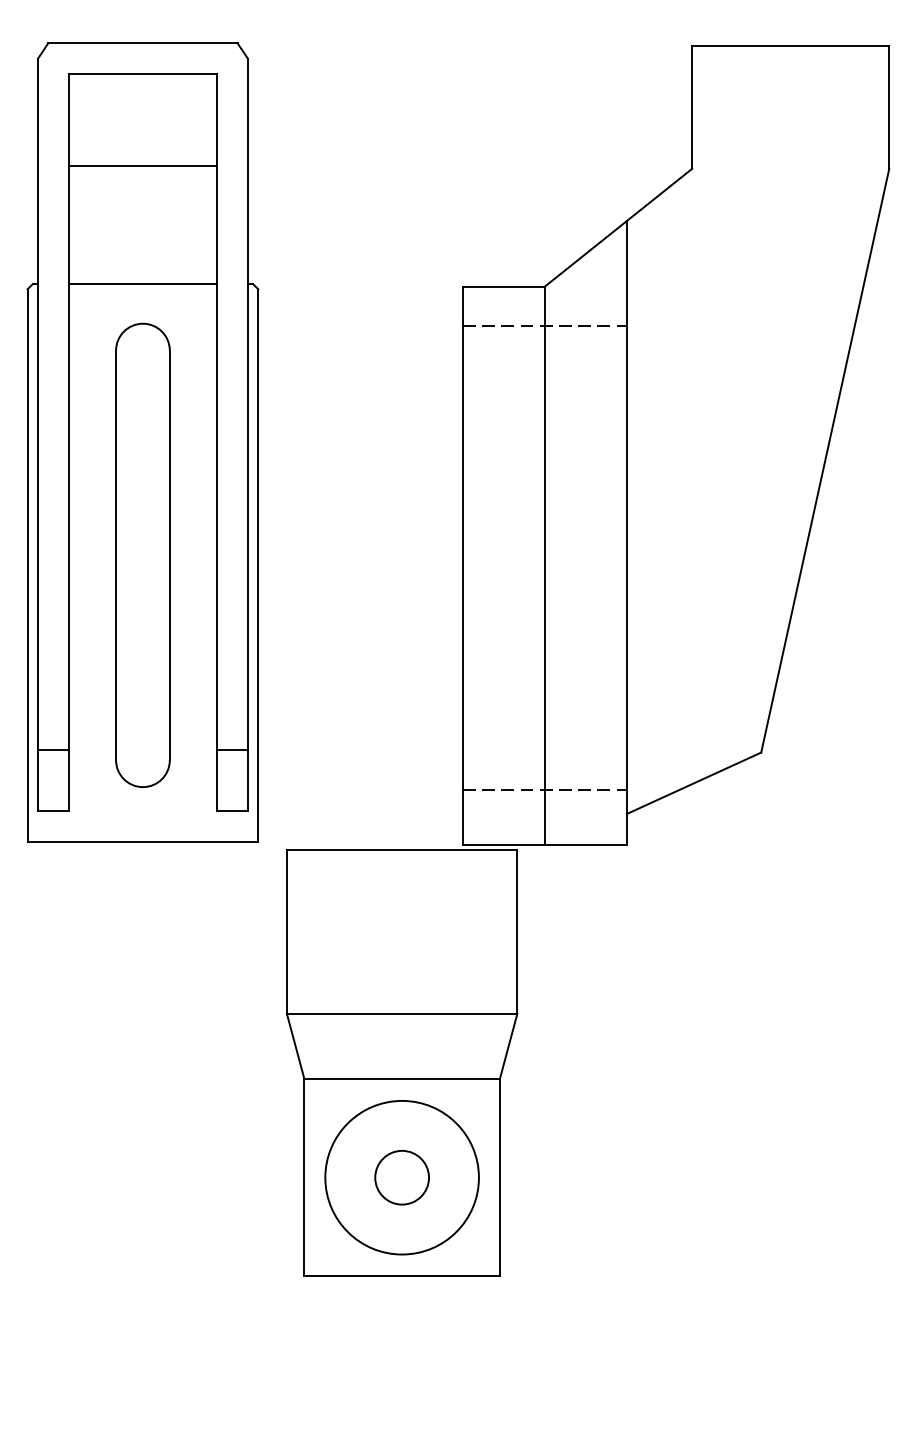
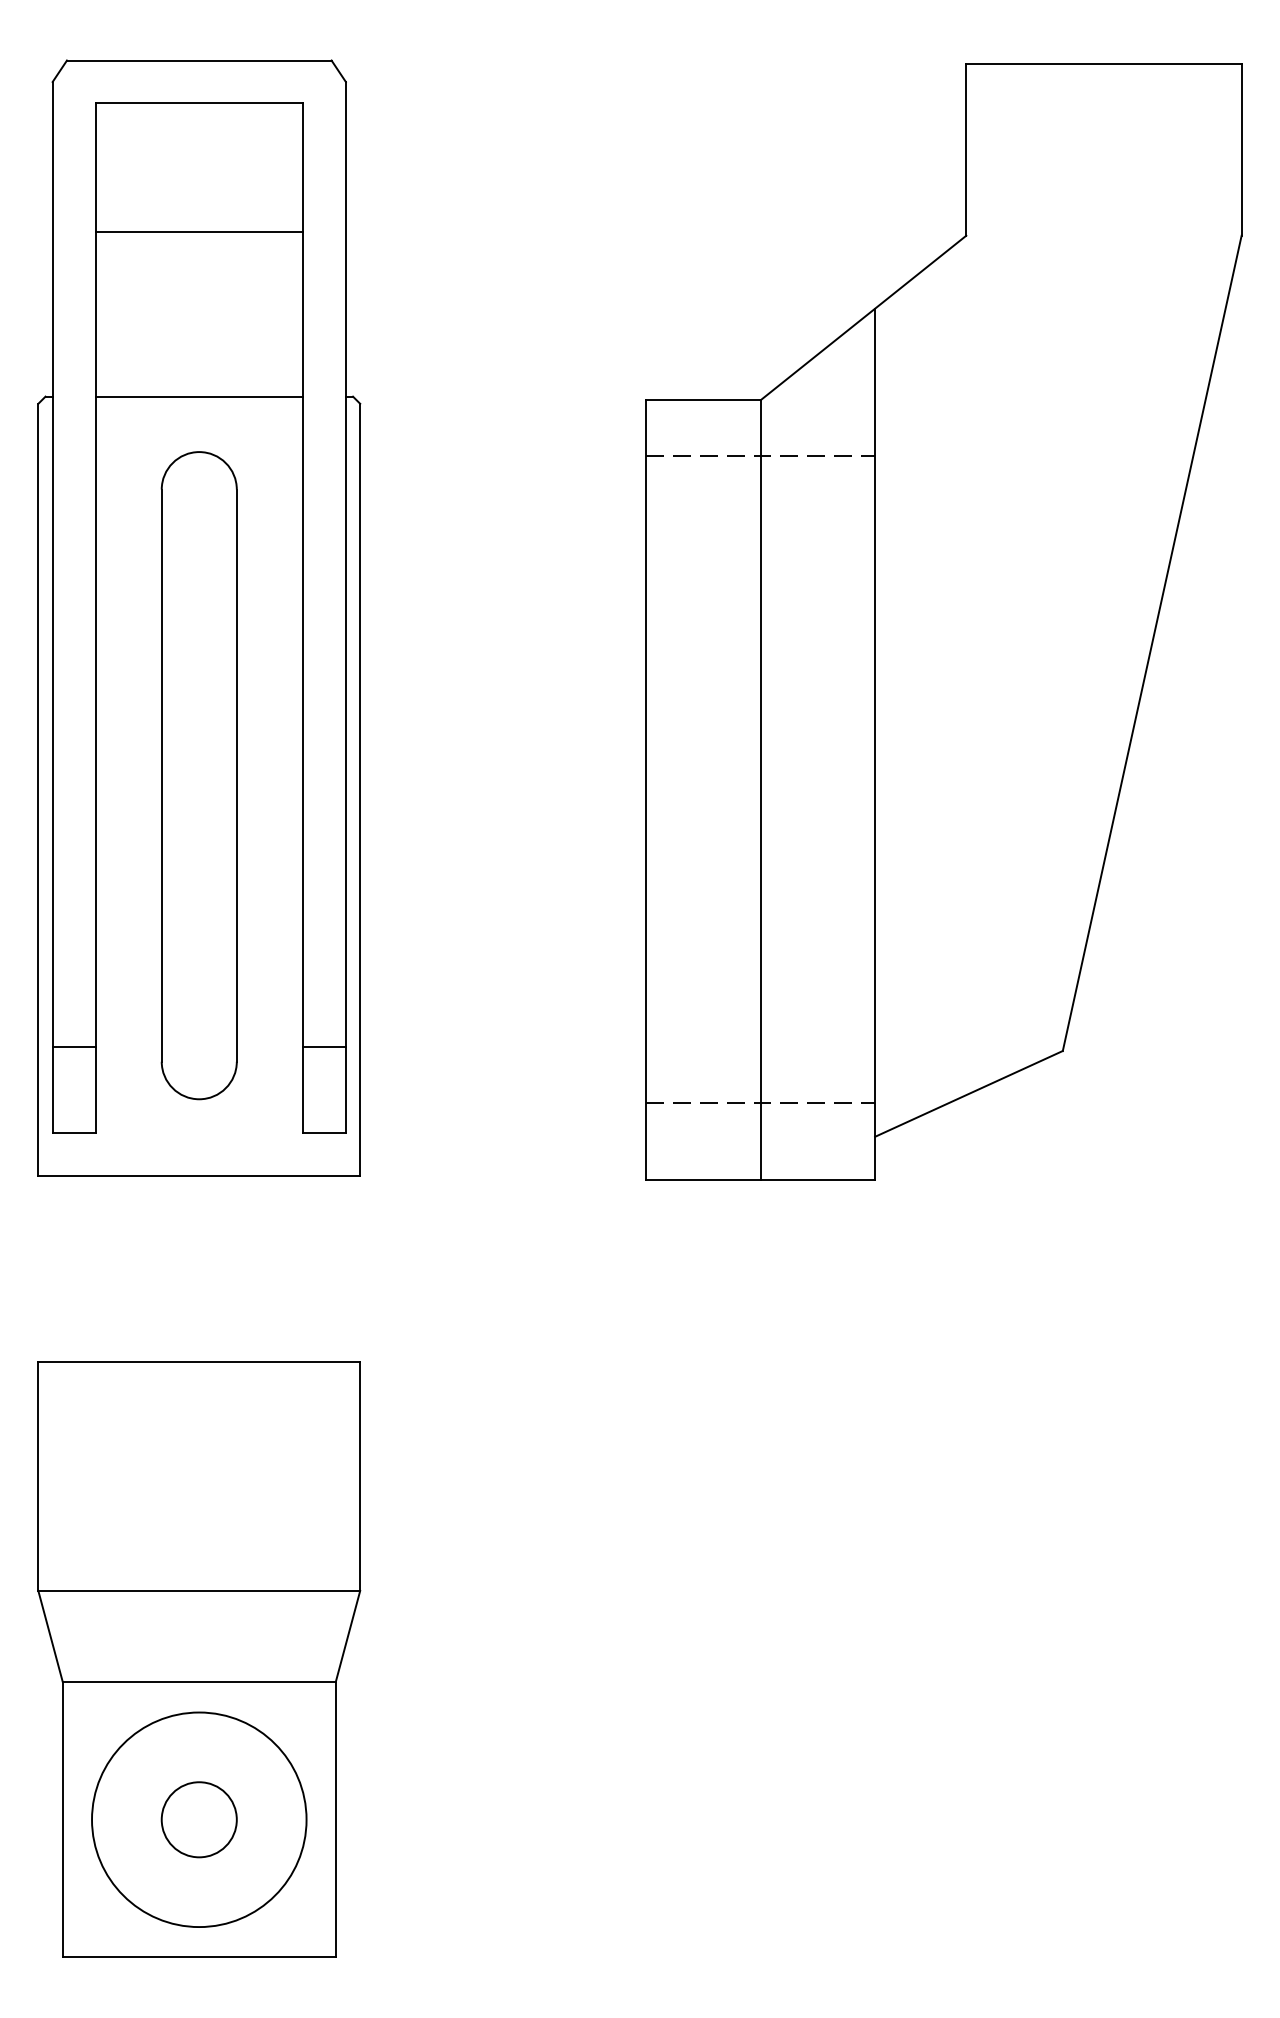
part: (402, 1062) -> (199, 1659), moved

